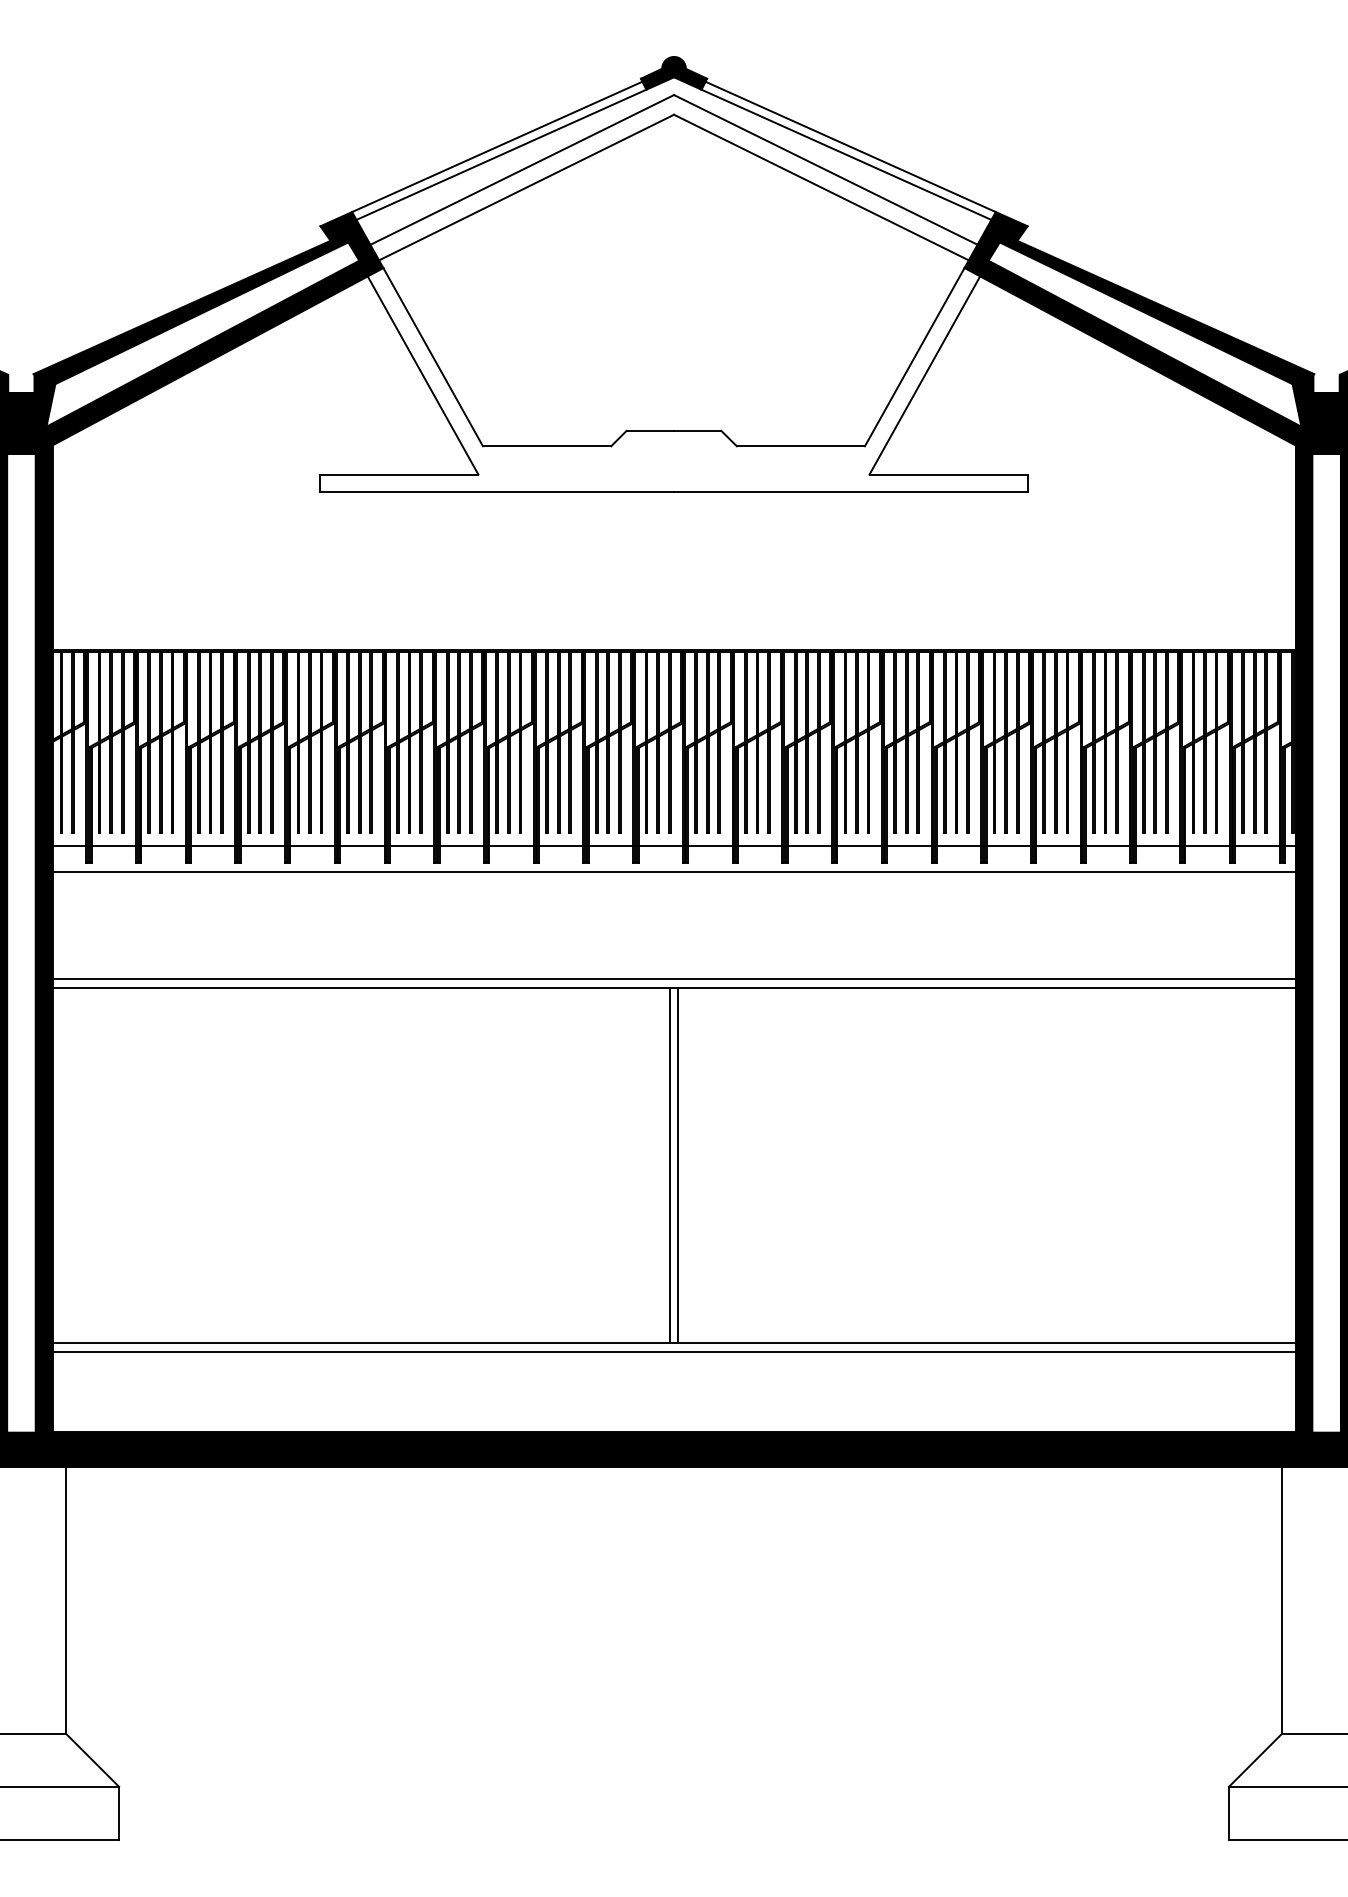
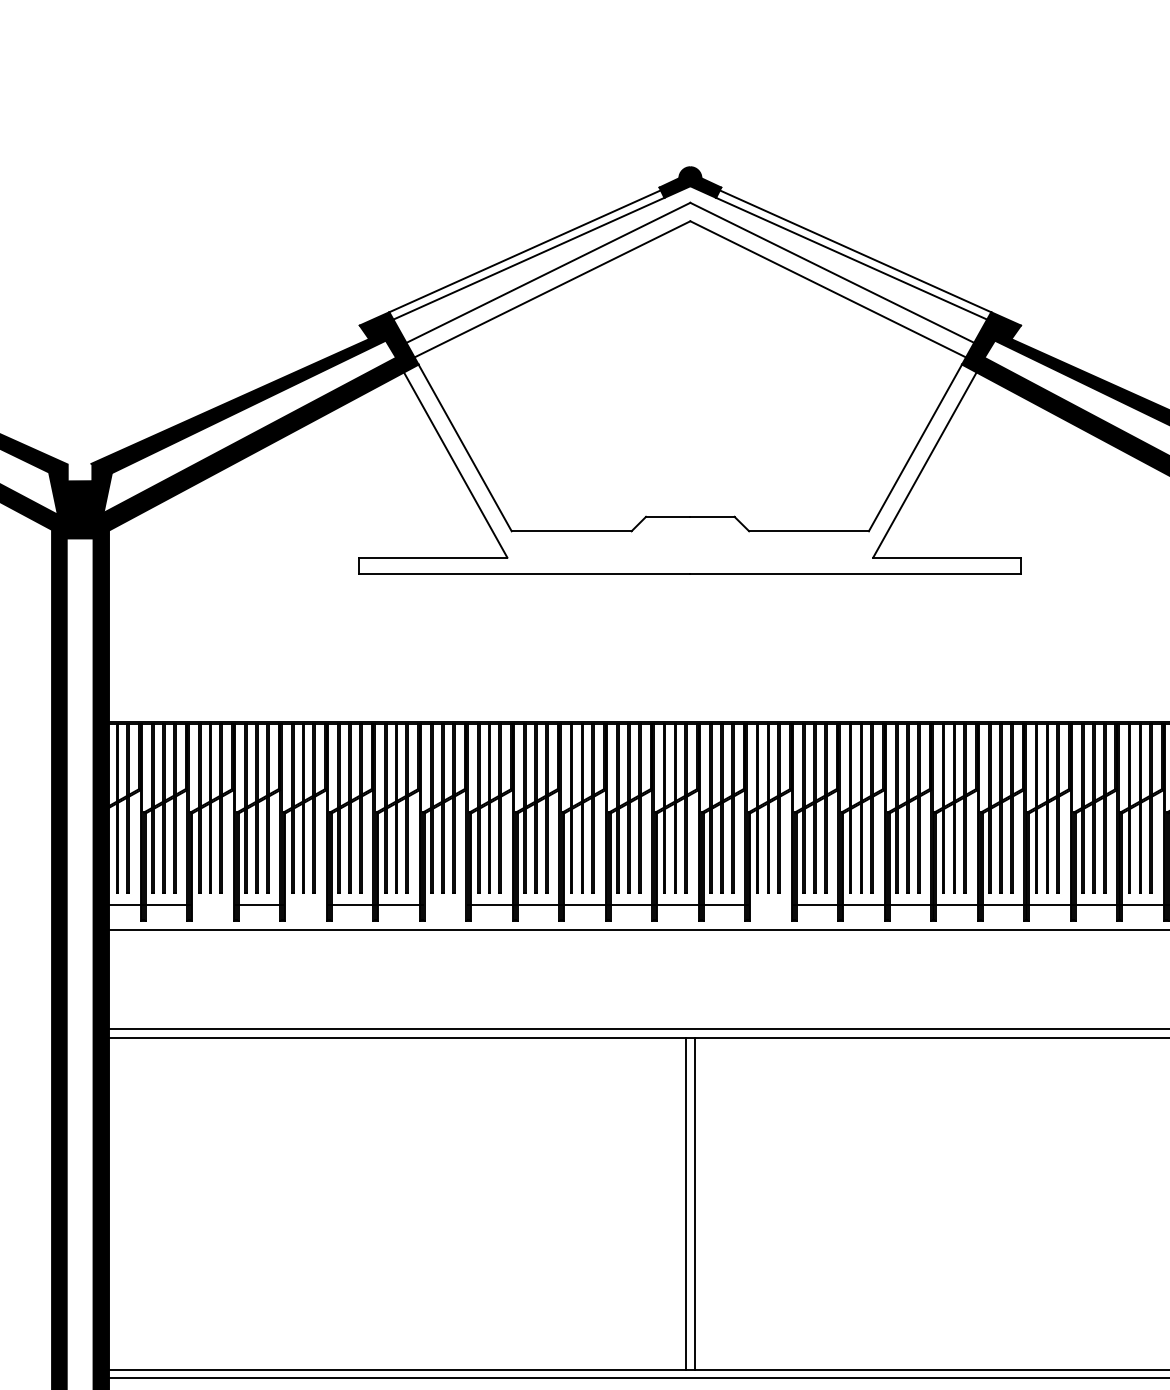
line: (163, 845) -> (212, 904), removed
line: (262, 845) -> (305, 904), removed
line: (411, 845) -> (444, 904), removed
line: (759, 845) -> (770, 904), removed

